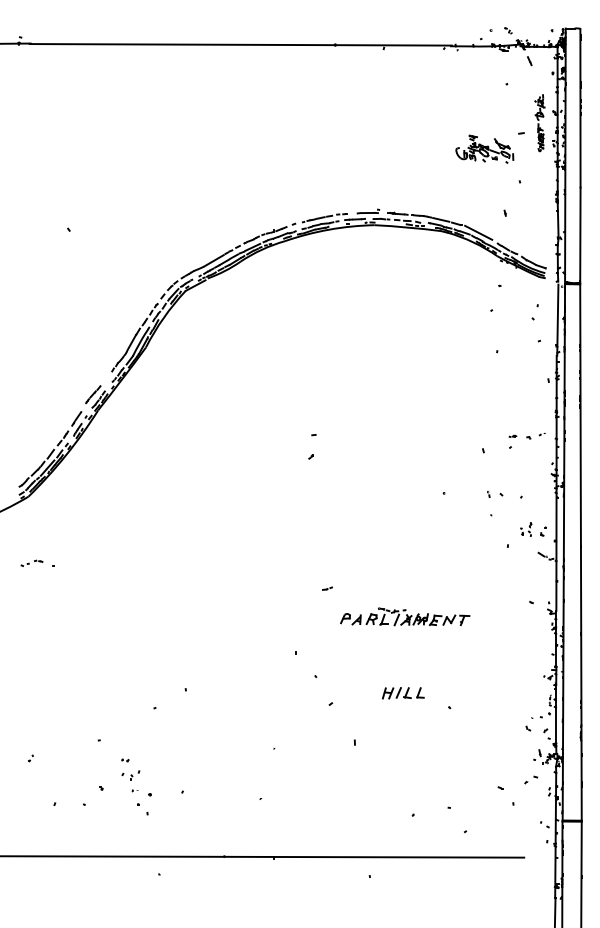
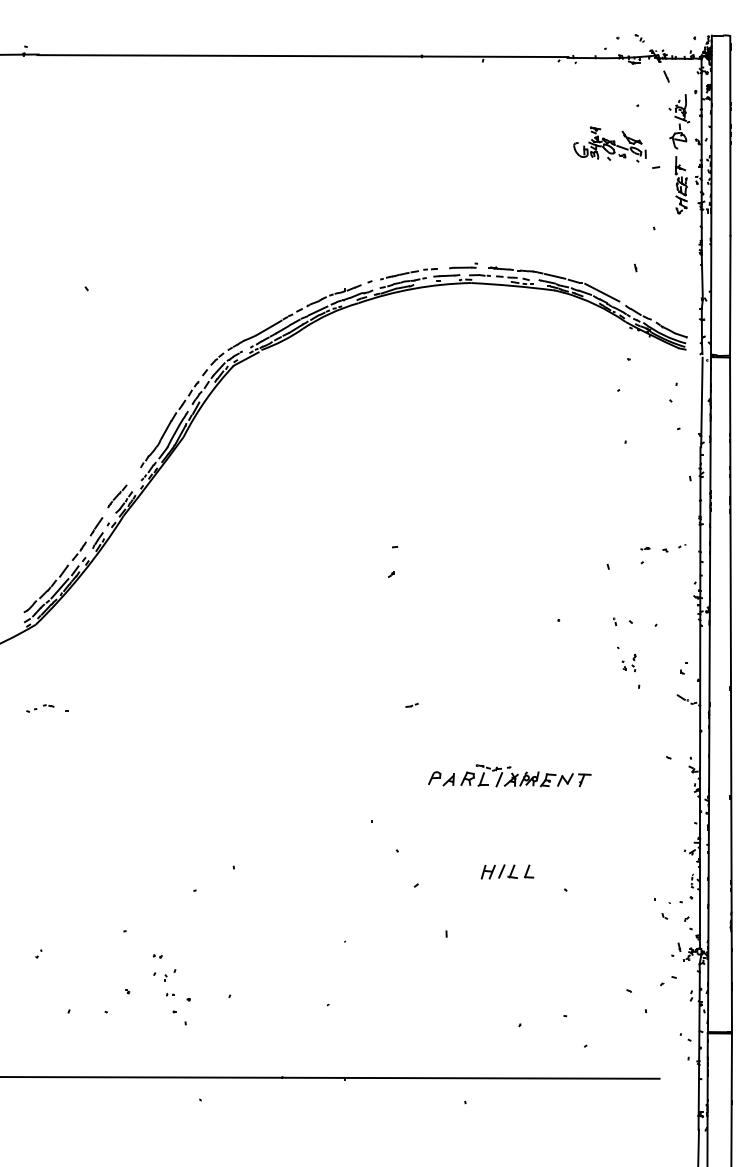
part: (540, 123) -> (679, 154), size x1.67
part: (484, 149) -> (609, 144), moved
part: (525, 529) -> (628, 662), moved
part: (327, 588) -> (411, 705), moved

